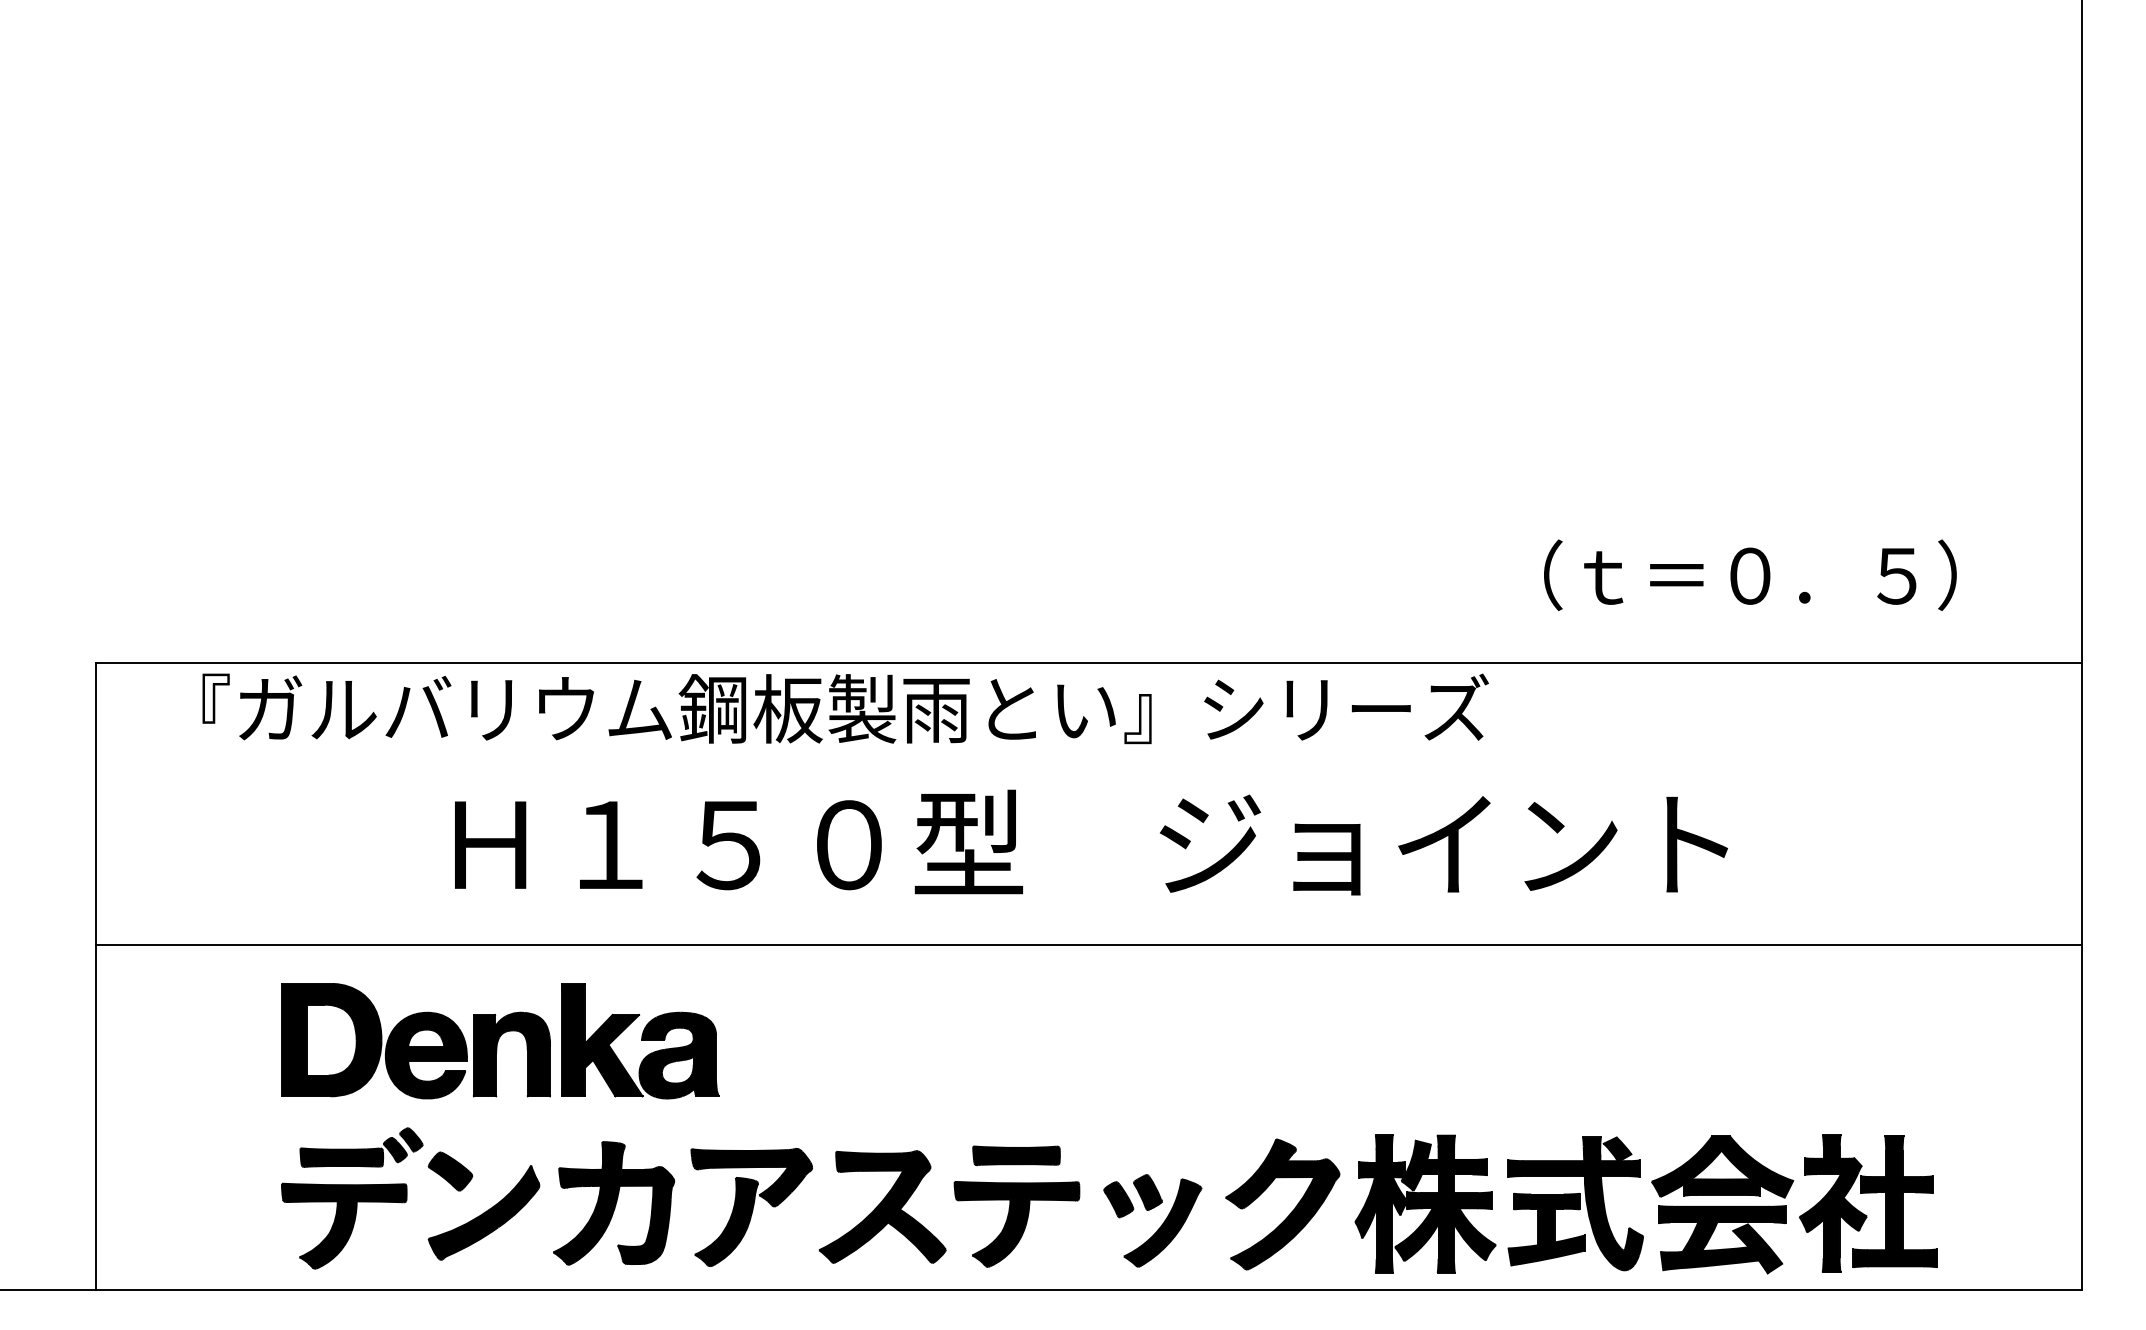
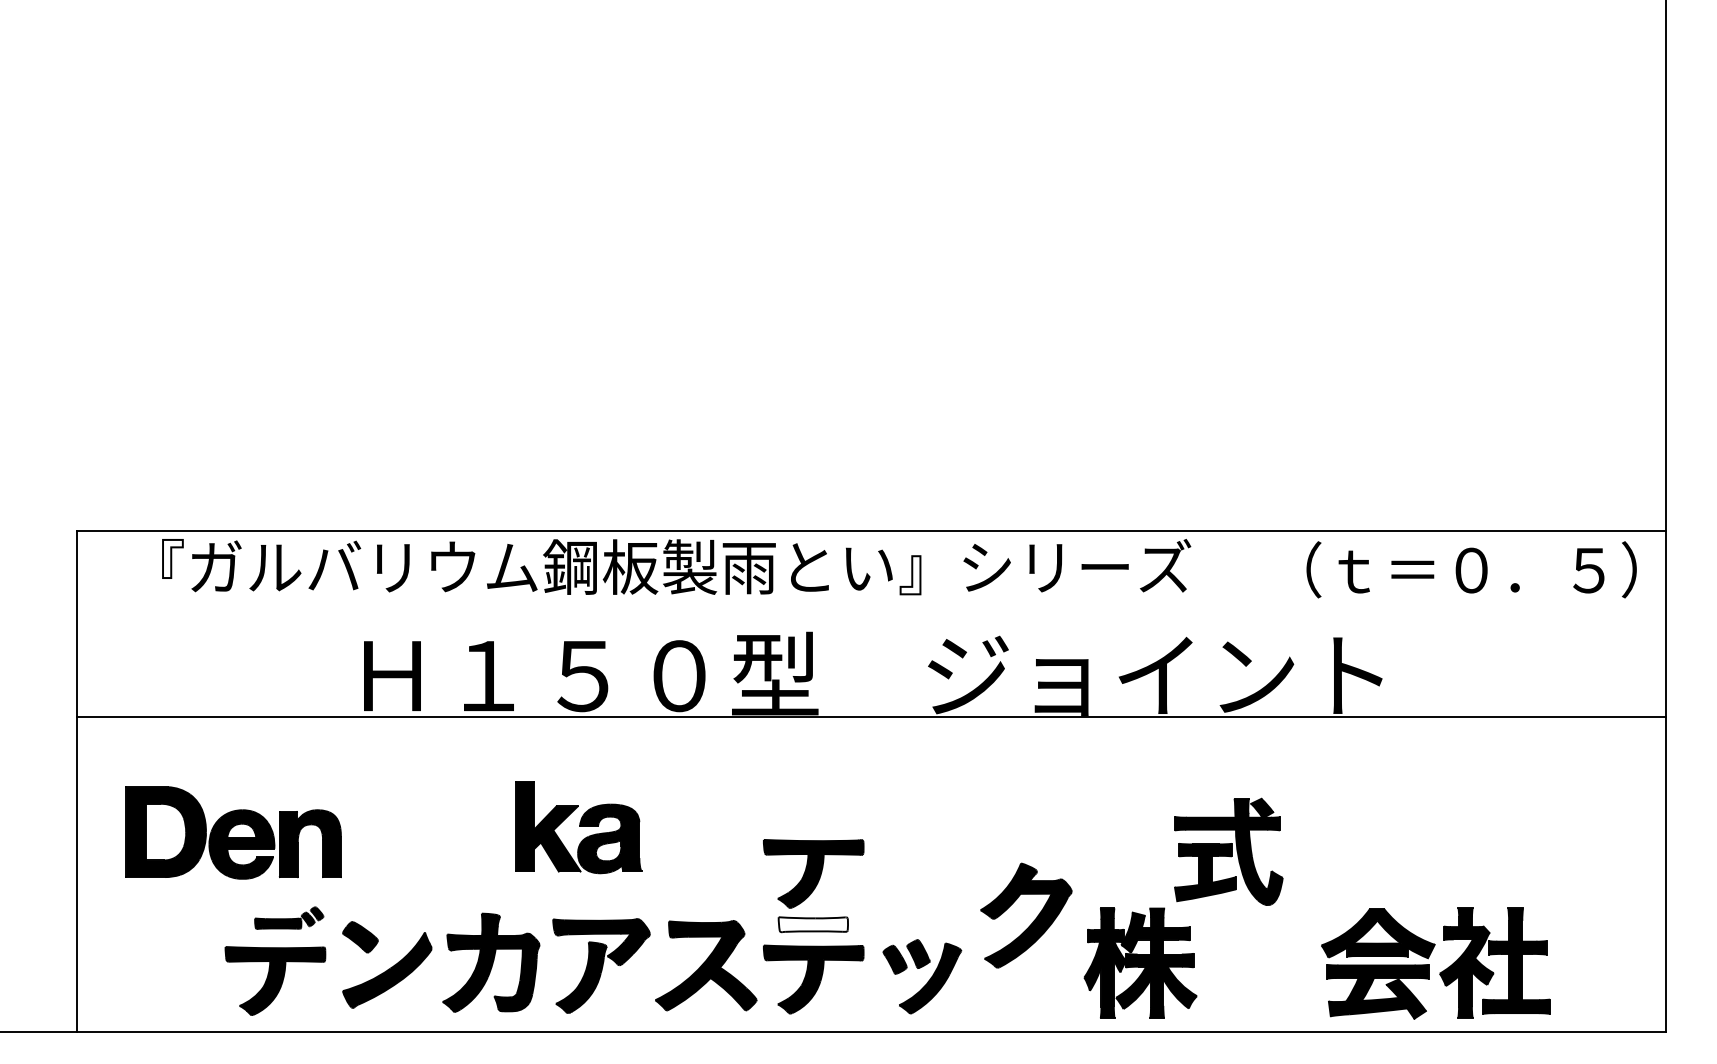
text: (1750, 574) -> (1471, 569), moved
line: (1088, 945) -> (870, 717), moved
part: (415, 1041) -> (233, 833), moved
part: (640, 1041) -> (578, 827), moved
part: (1016, 1092) -> (813, 874), added
part: (361, 1147) -> (289, 918), size x0.7
fill: (1016, 1155) -> (813, 924), removed
part: (1575, 1203) -> (1228, 851), moved
part: (1290, 1212) -> (1032, 922), moved

